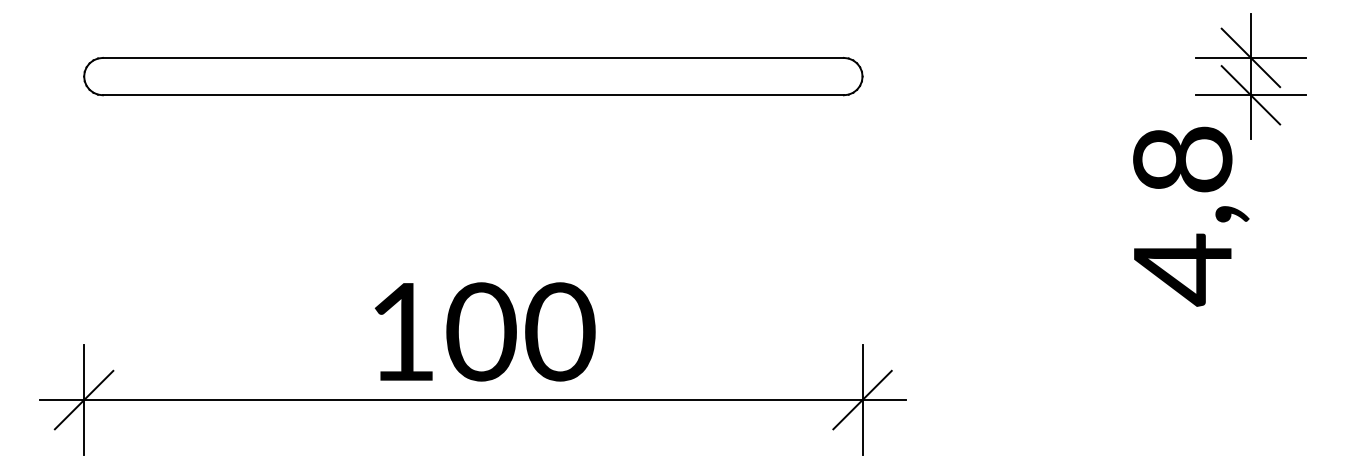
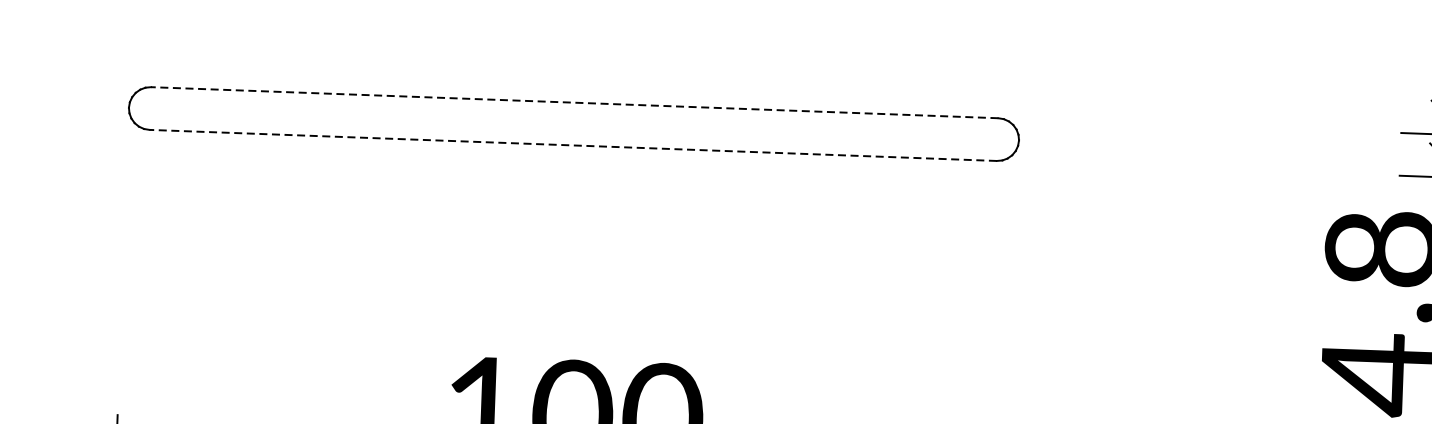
line: (473, 57) -> (574, 102), solid -> dashed
line: (473, 95) -> (573, 145), solid -> dashed

